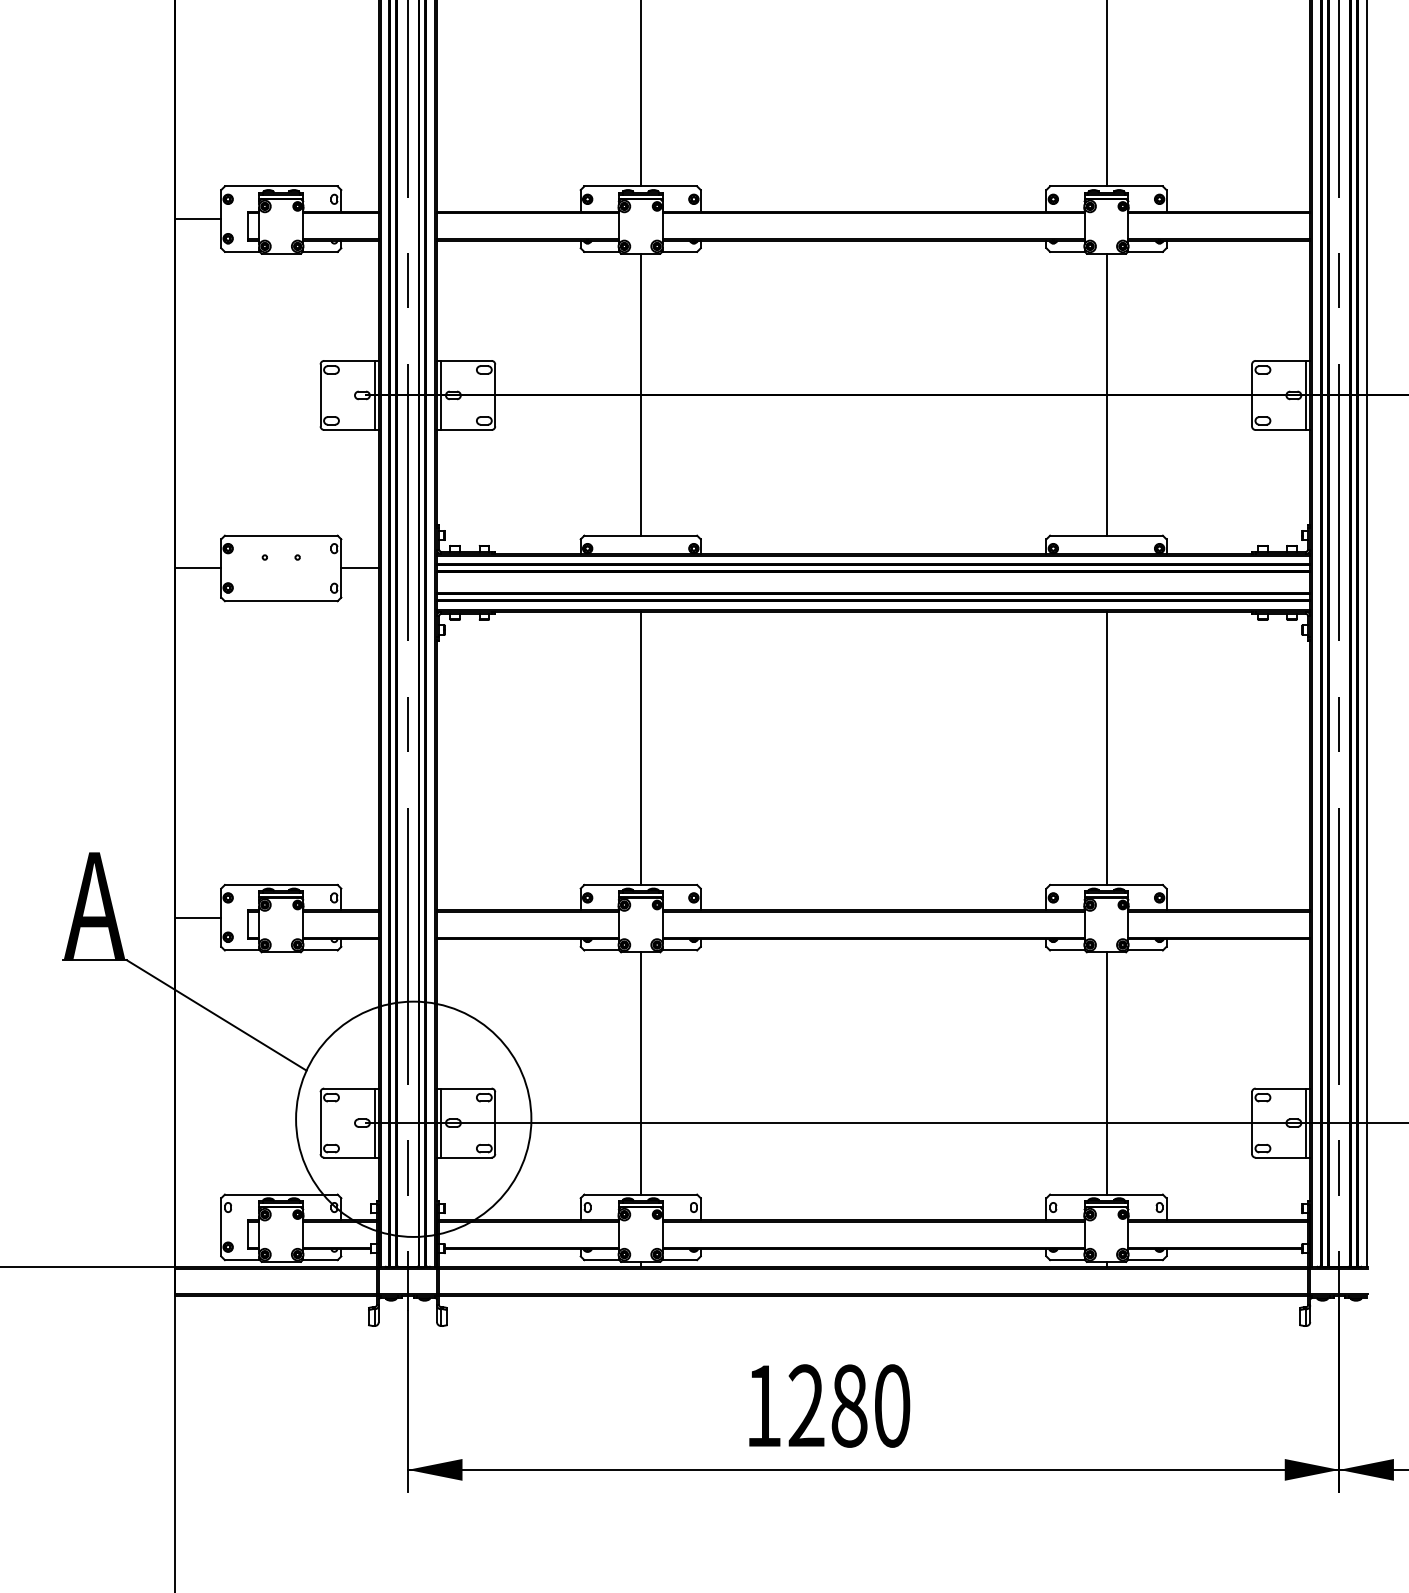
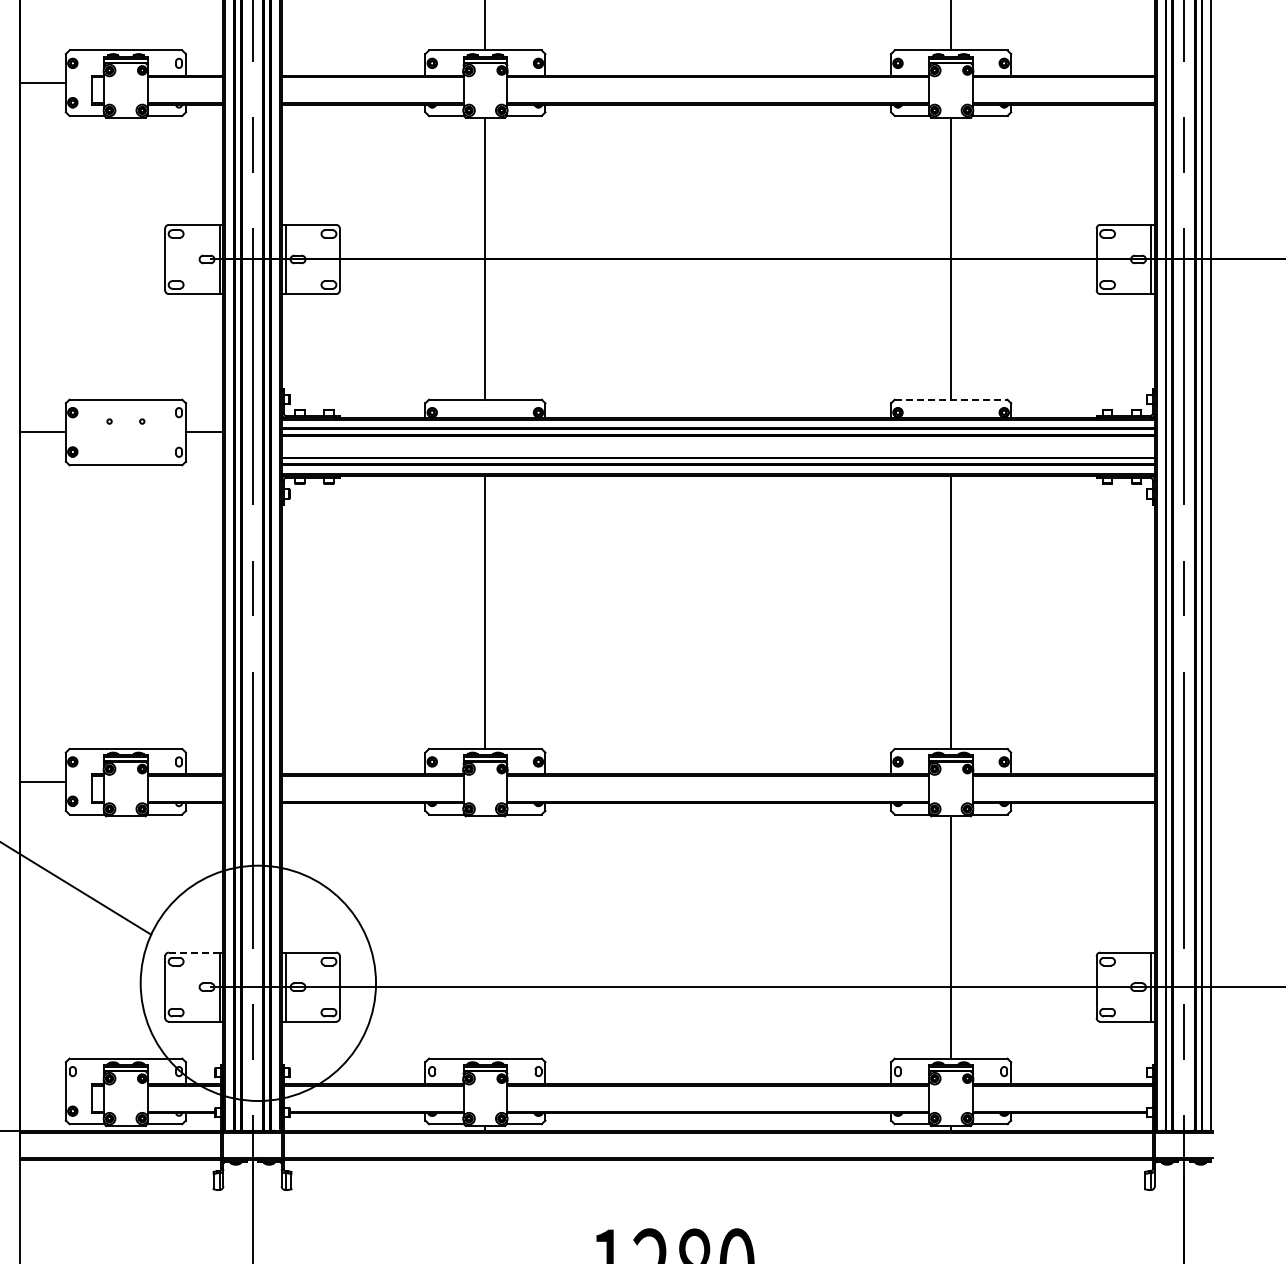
line: (1106, 535) -> (951, 399), solid -> dashed
line: (640, 1073) -> (485, 937), removed
line: (349, 1088) -> (194, 952), solid -> dashed

